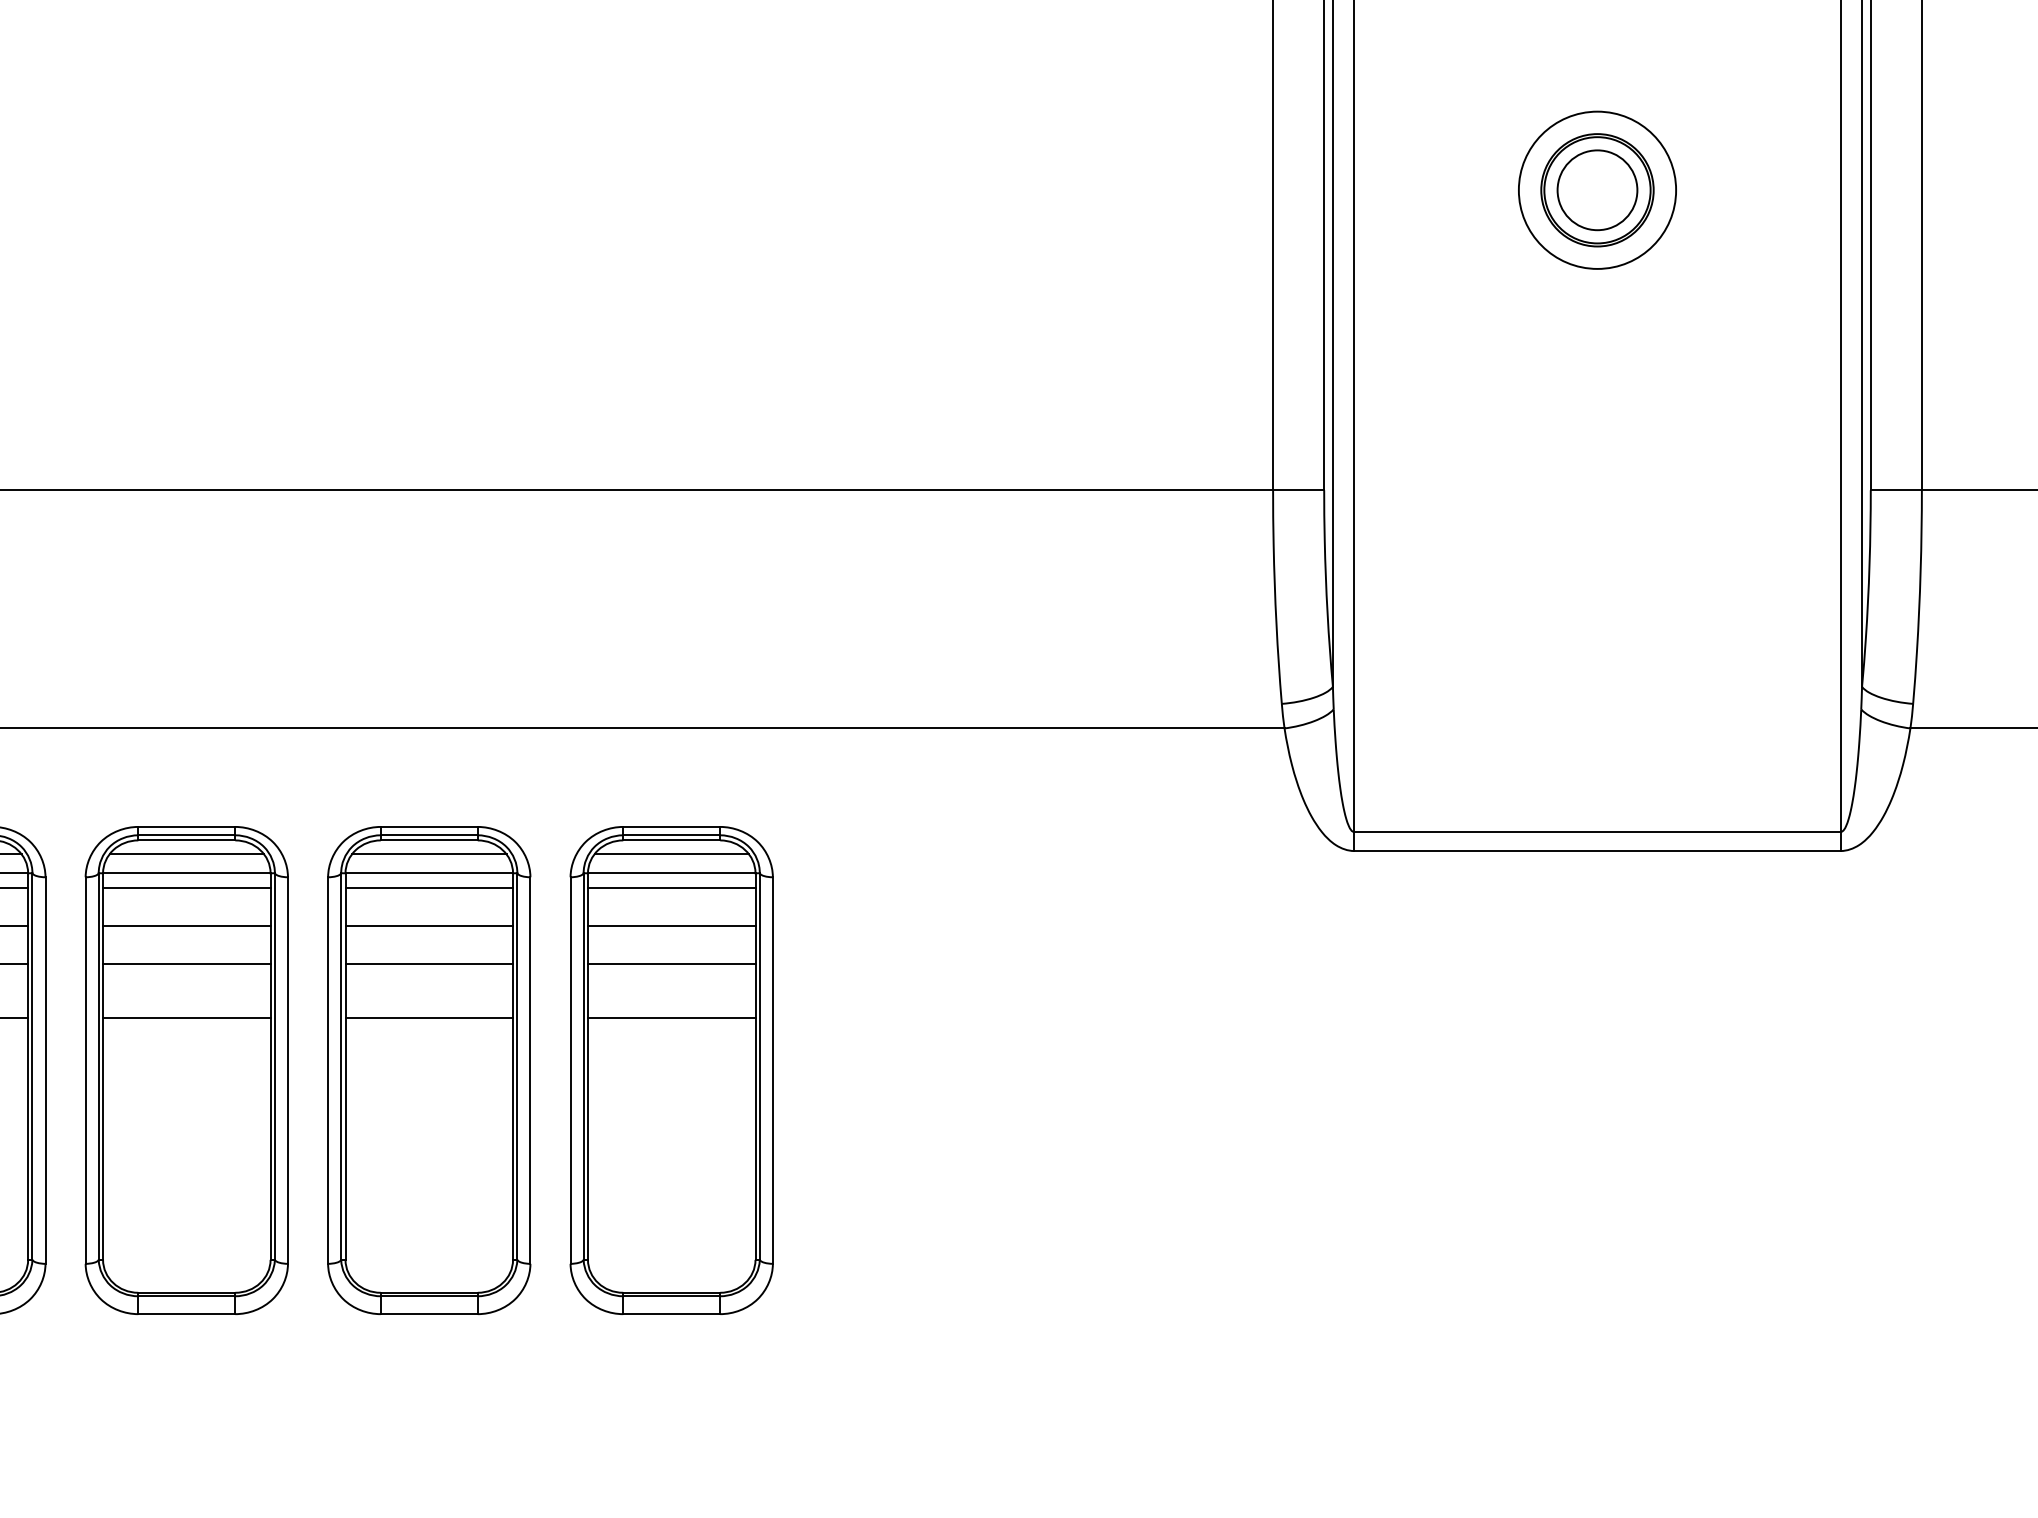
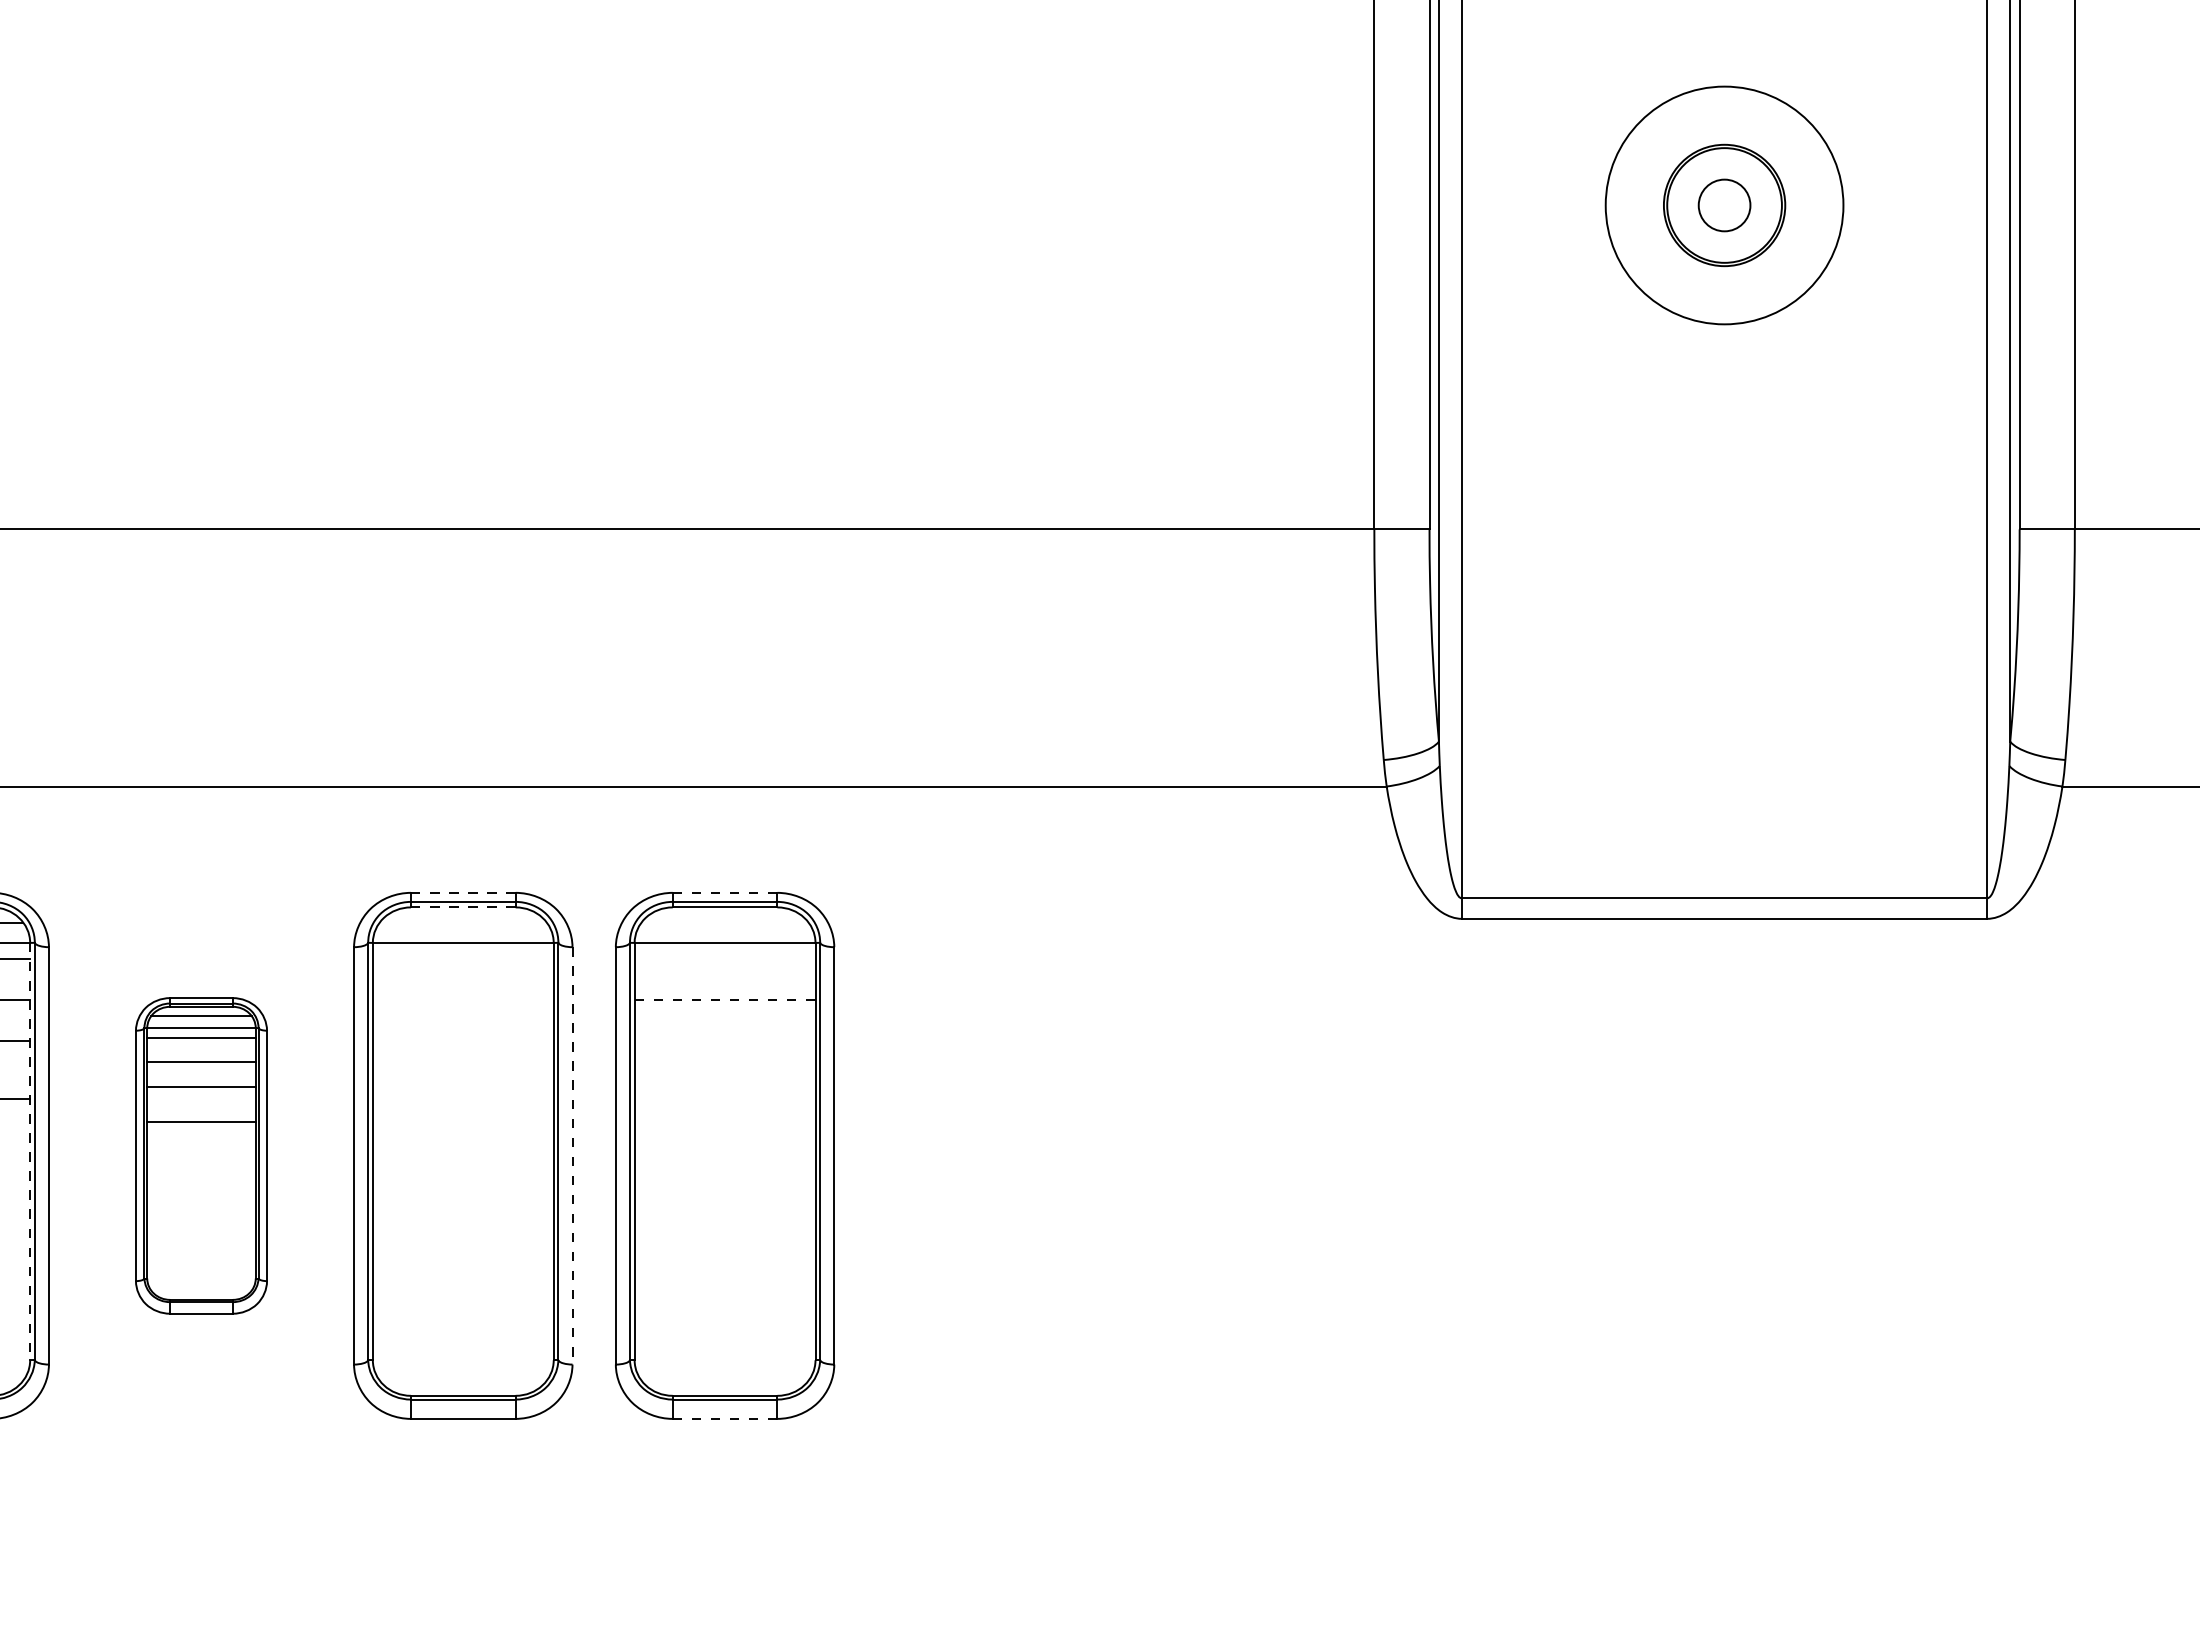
circle: (1597, 190) -> (1724, 205), size x0.6
circle: (1597, 190) -> (1724, 205), size x1.4
line: (429, 826) -> (463, 892), solid -> dashed
line: (672, 826) -> (725, 892), solid -> dashed
line: (429, 840) -> (463, 907), solid -> dashed
line: (428, 854) -> (462, 922), removed
line: (671, 854) -> (724, 922), removed
line: (428, 887) -> (462, 958), removed
line: (671, 887) -> (724, 958), removed
line: (428, 925) -> (462, 999), removed
line: (671, 925) -> (724, 999), solid -> dashed
line: (428, 964) -> (462, 1041), removed
line: (671, 964) -> (724, 1041), removed
line: (428, 1017) -> (462, 1098), removed
line: (671, 1017) -> (724, 1098), removed
line: (28, 1066) -> (30, 1151), solid -> dashed
part: (186, 1070) -> (201, 1155), size x0.6
line: (530, 1070) -> (572, 1155), solid -> dashed
line: (671, 1313) -> (724, 1418), solid -> dashed

